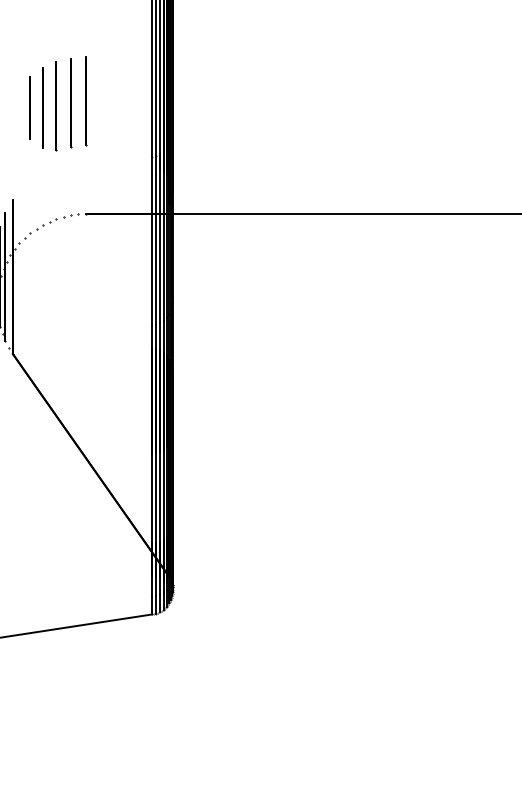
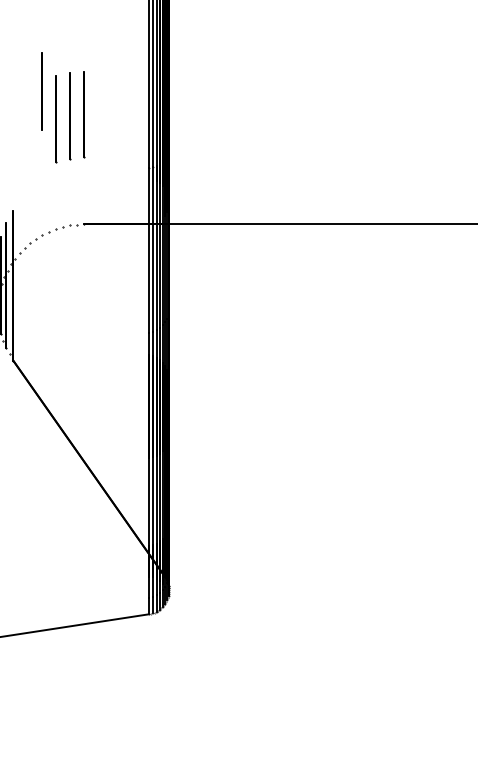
line: (29, 107) -> (29, 120), removed
line: (42, 107) -> (42, 91), moved

